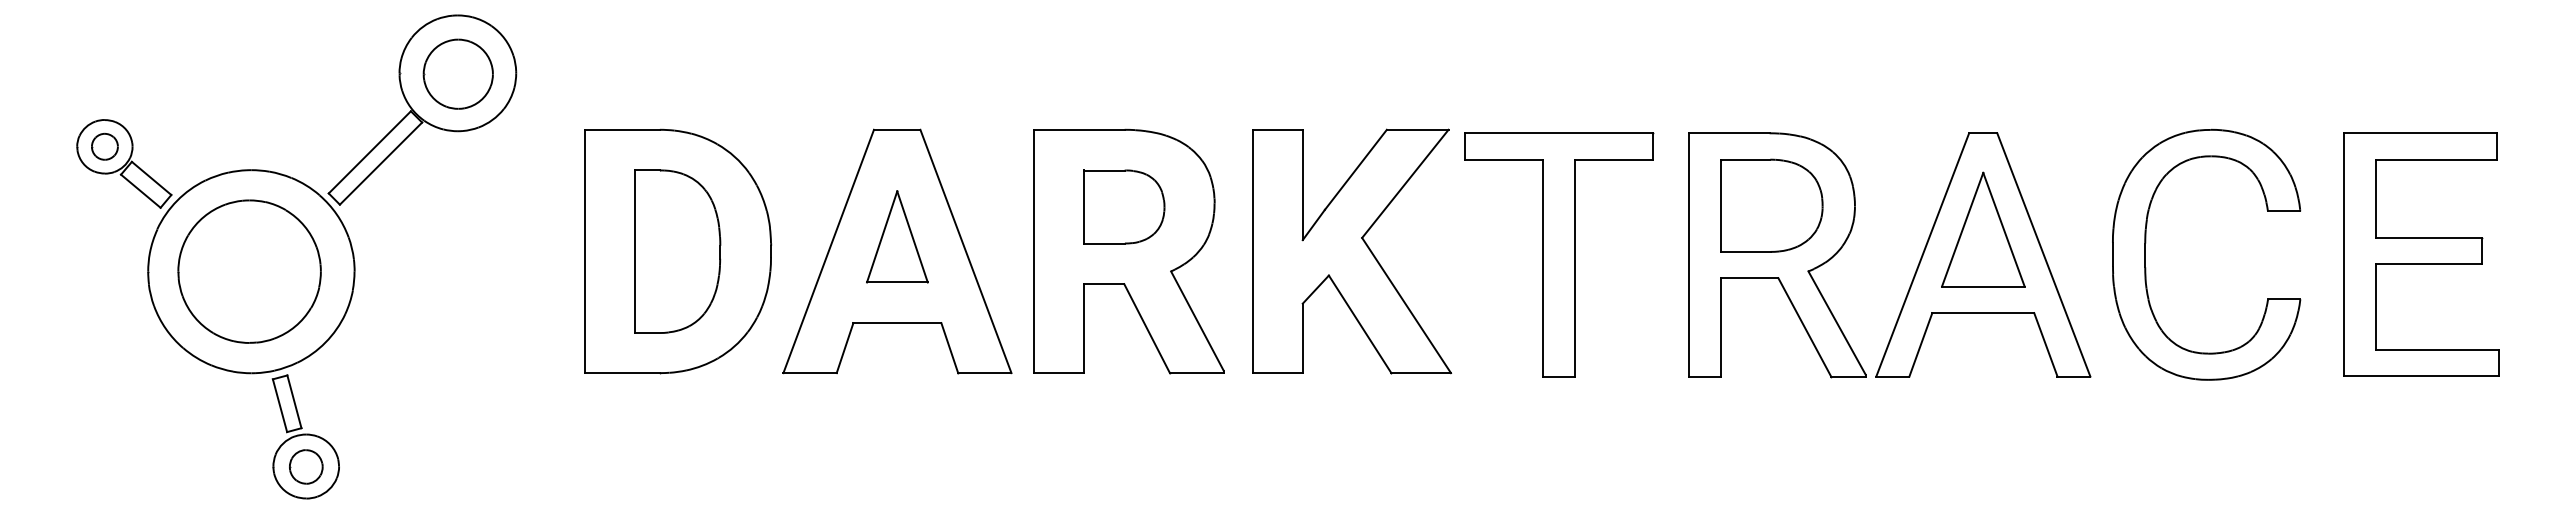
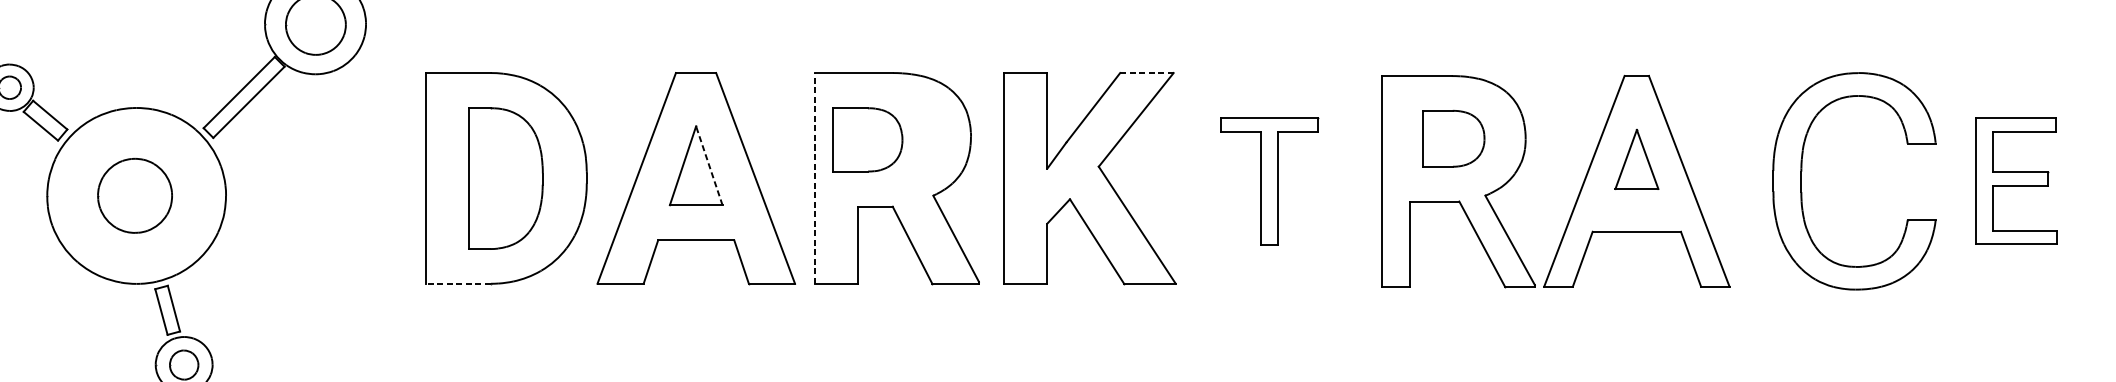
line: (1417, 129) -> (1146, 72), solid -> dashed
part: (1771, 205) -> (1453, 138), size x0.7
part: (1124, 206) -> (867, 139), moved
part: (1983, 229) -> (1637, 159), size x0.6
line: (912, 236) -> (709, 165), solid -> dashed
part: (2146, 243) -> (1802, 171), moved
line: (1034, 251) -> (814, 178), solid -> dashed
part: (1559, 254) -> (1269, 181), size x0.6
part: (2421, 254) -> (2016, 181), size x0.6
part: (249, 271) -> (135, 195), size x0.6
line: (622, 373) -> (458, 284), solid -> dashed

